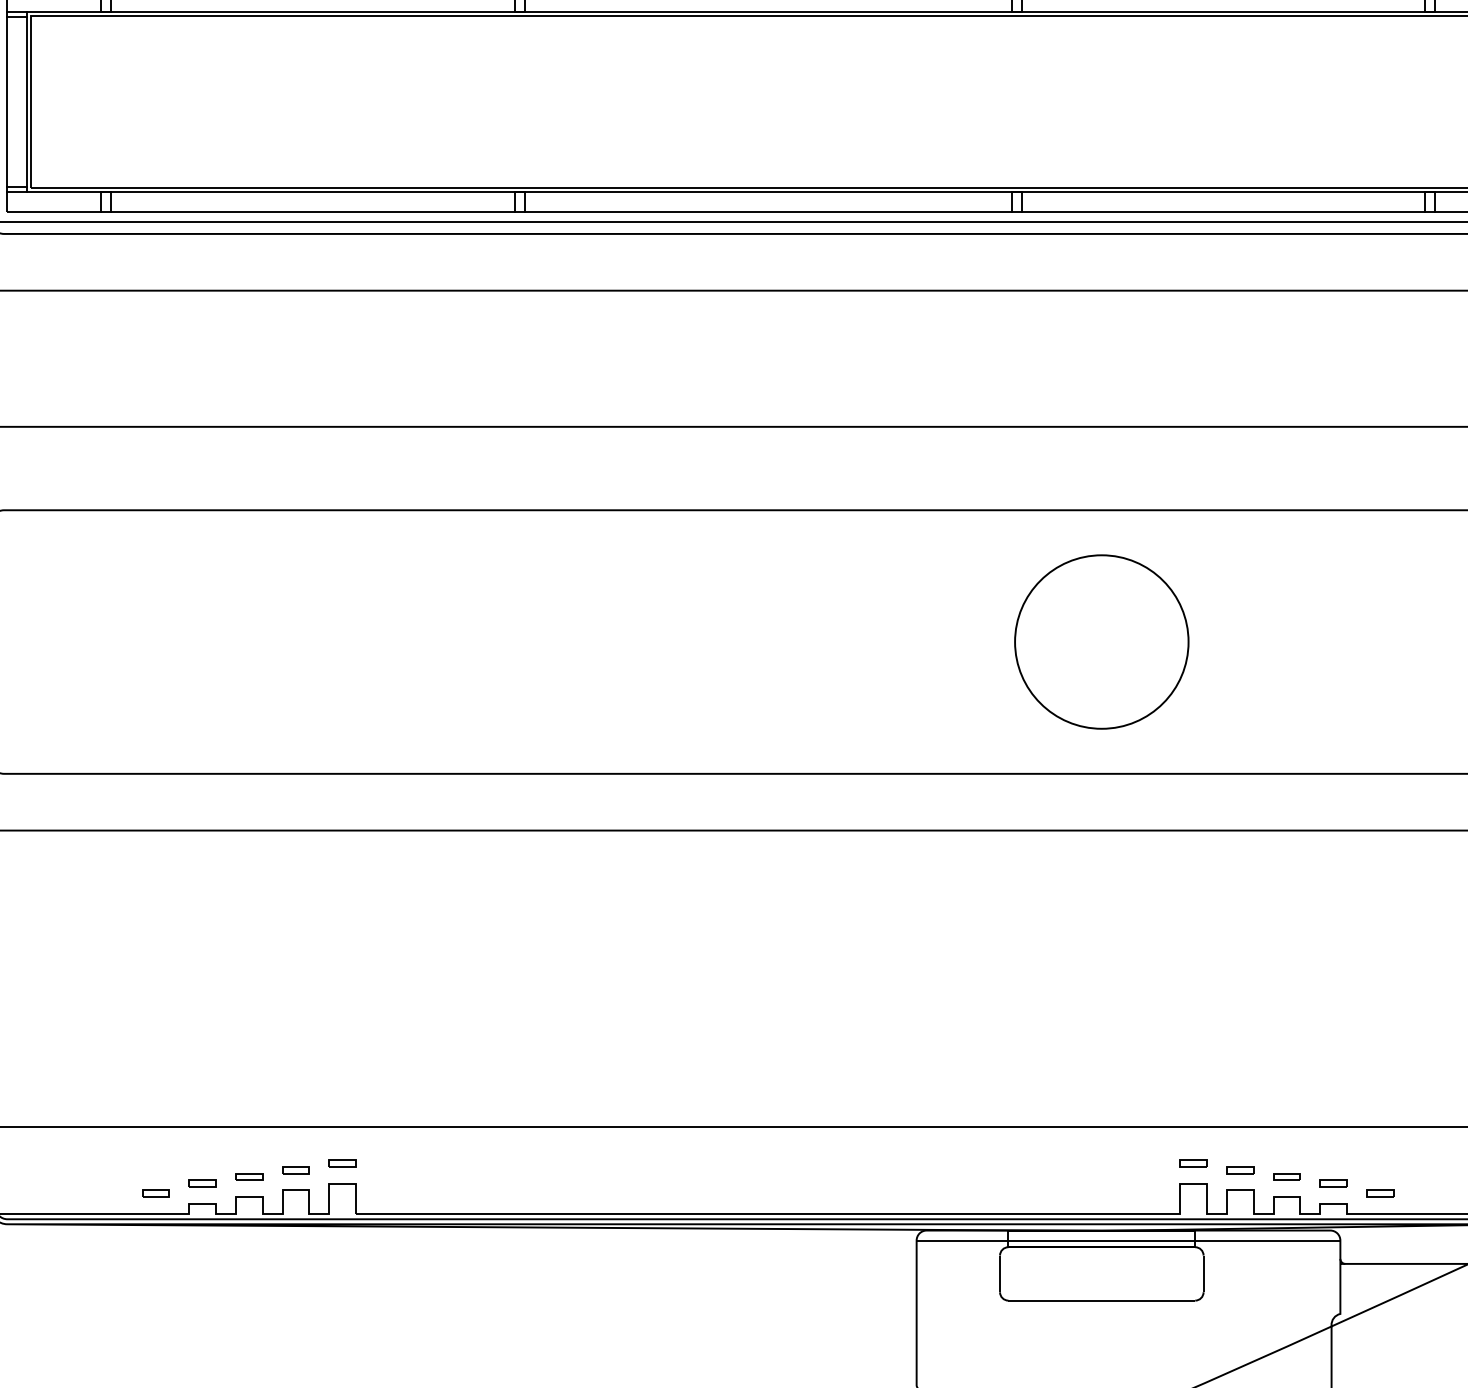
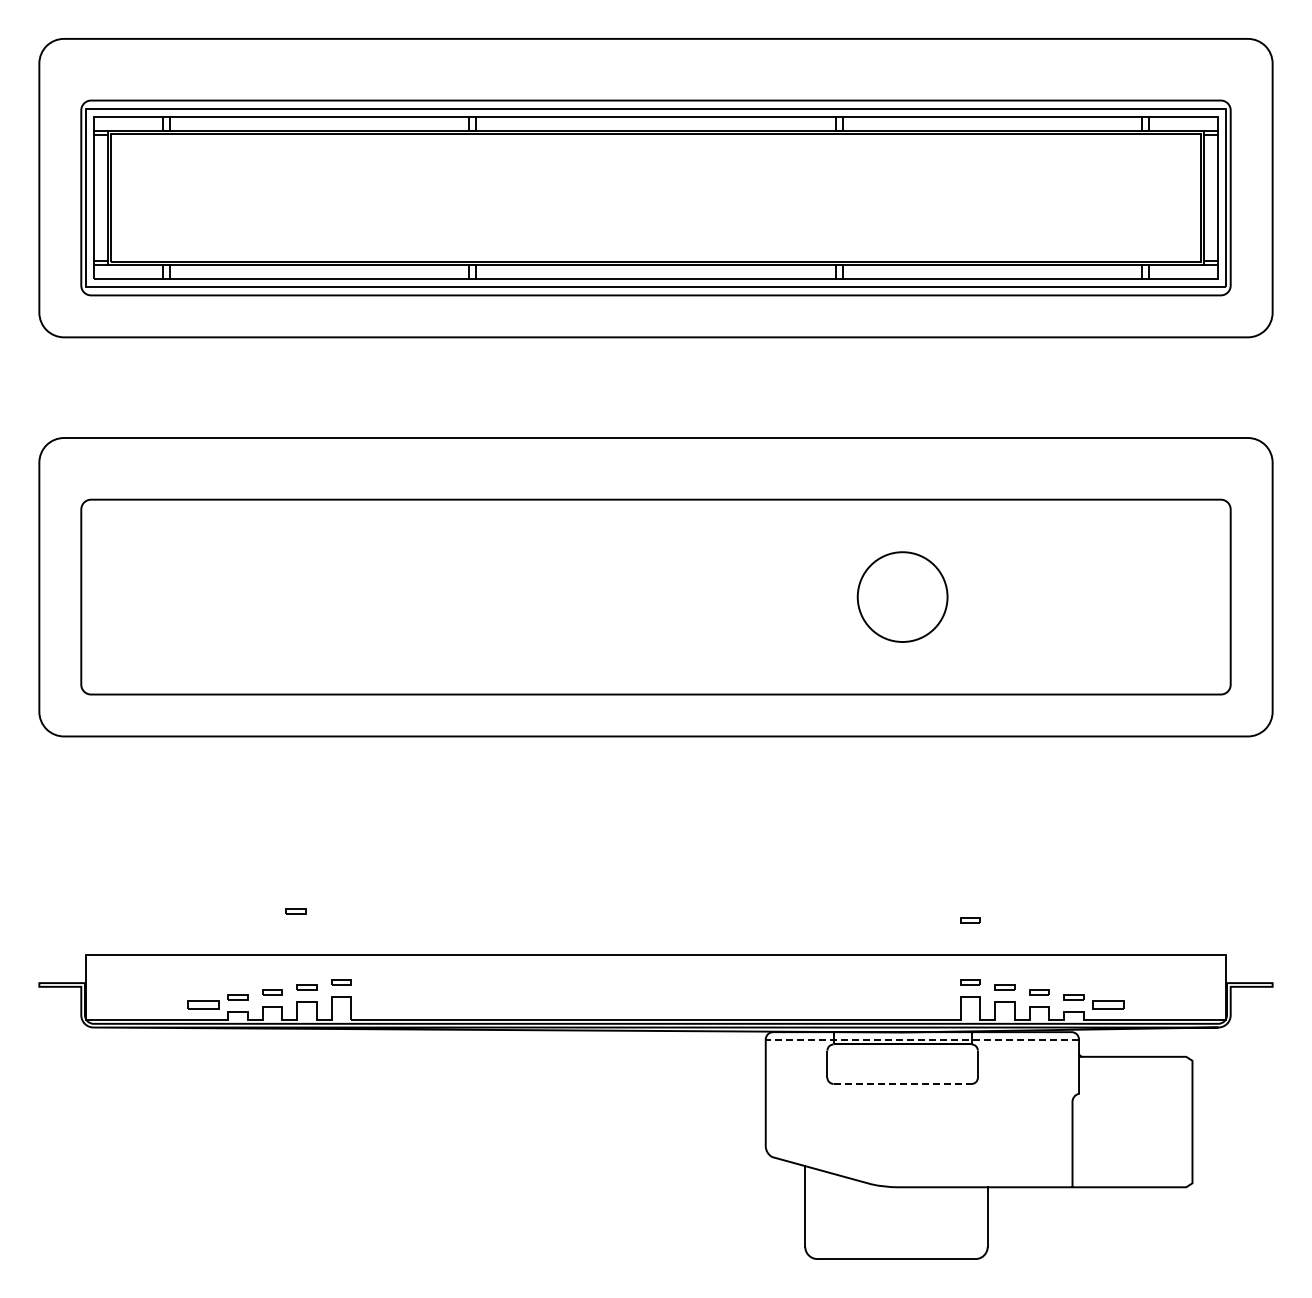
circle: (1101, 641) -> (902, 596), size x0.7
part: (280, 1067) -> (295, 911), added
part: (1193, 1079) -> (970, 920), added
part: (156, 1193) -> (203, 1004), size x1.6
part: (1380, 1193) -> (1108, 1004), size x1.6
line: (1128, 1240) -> (922, 1039), solid -> dashed
line: (1102, 1299) -> (903, 1083), solid -> dashed

